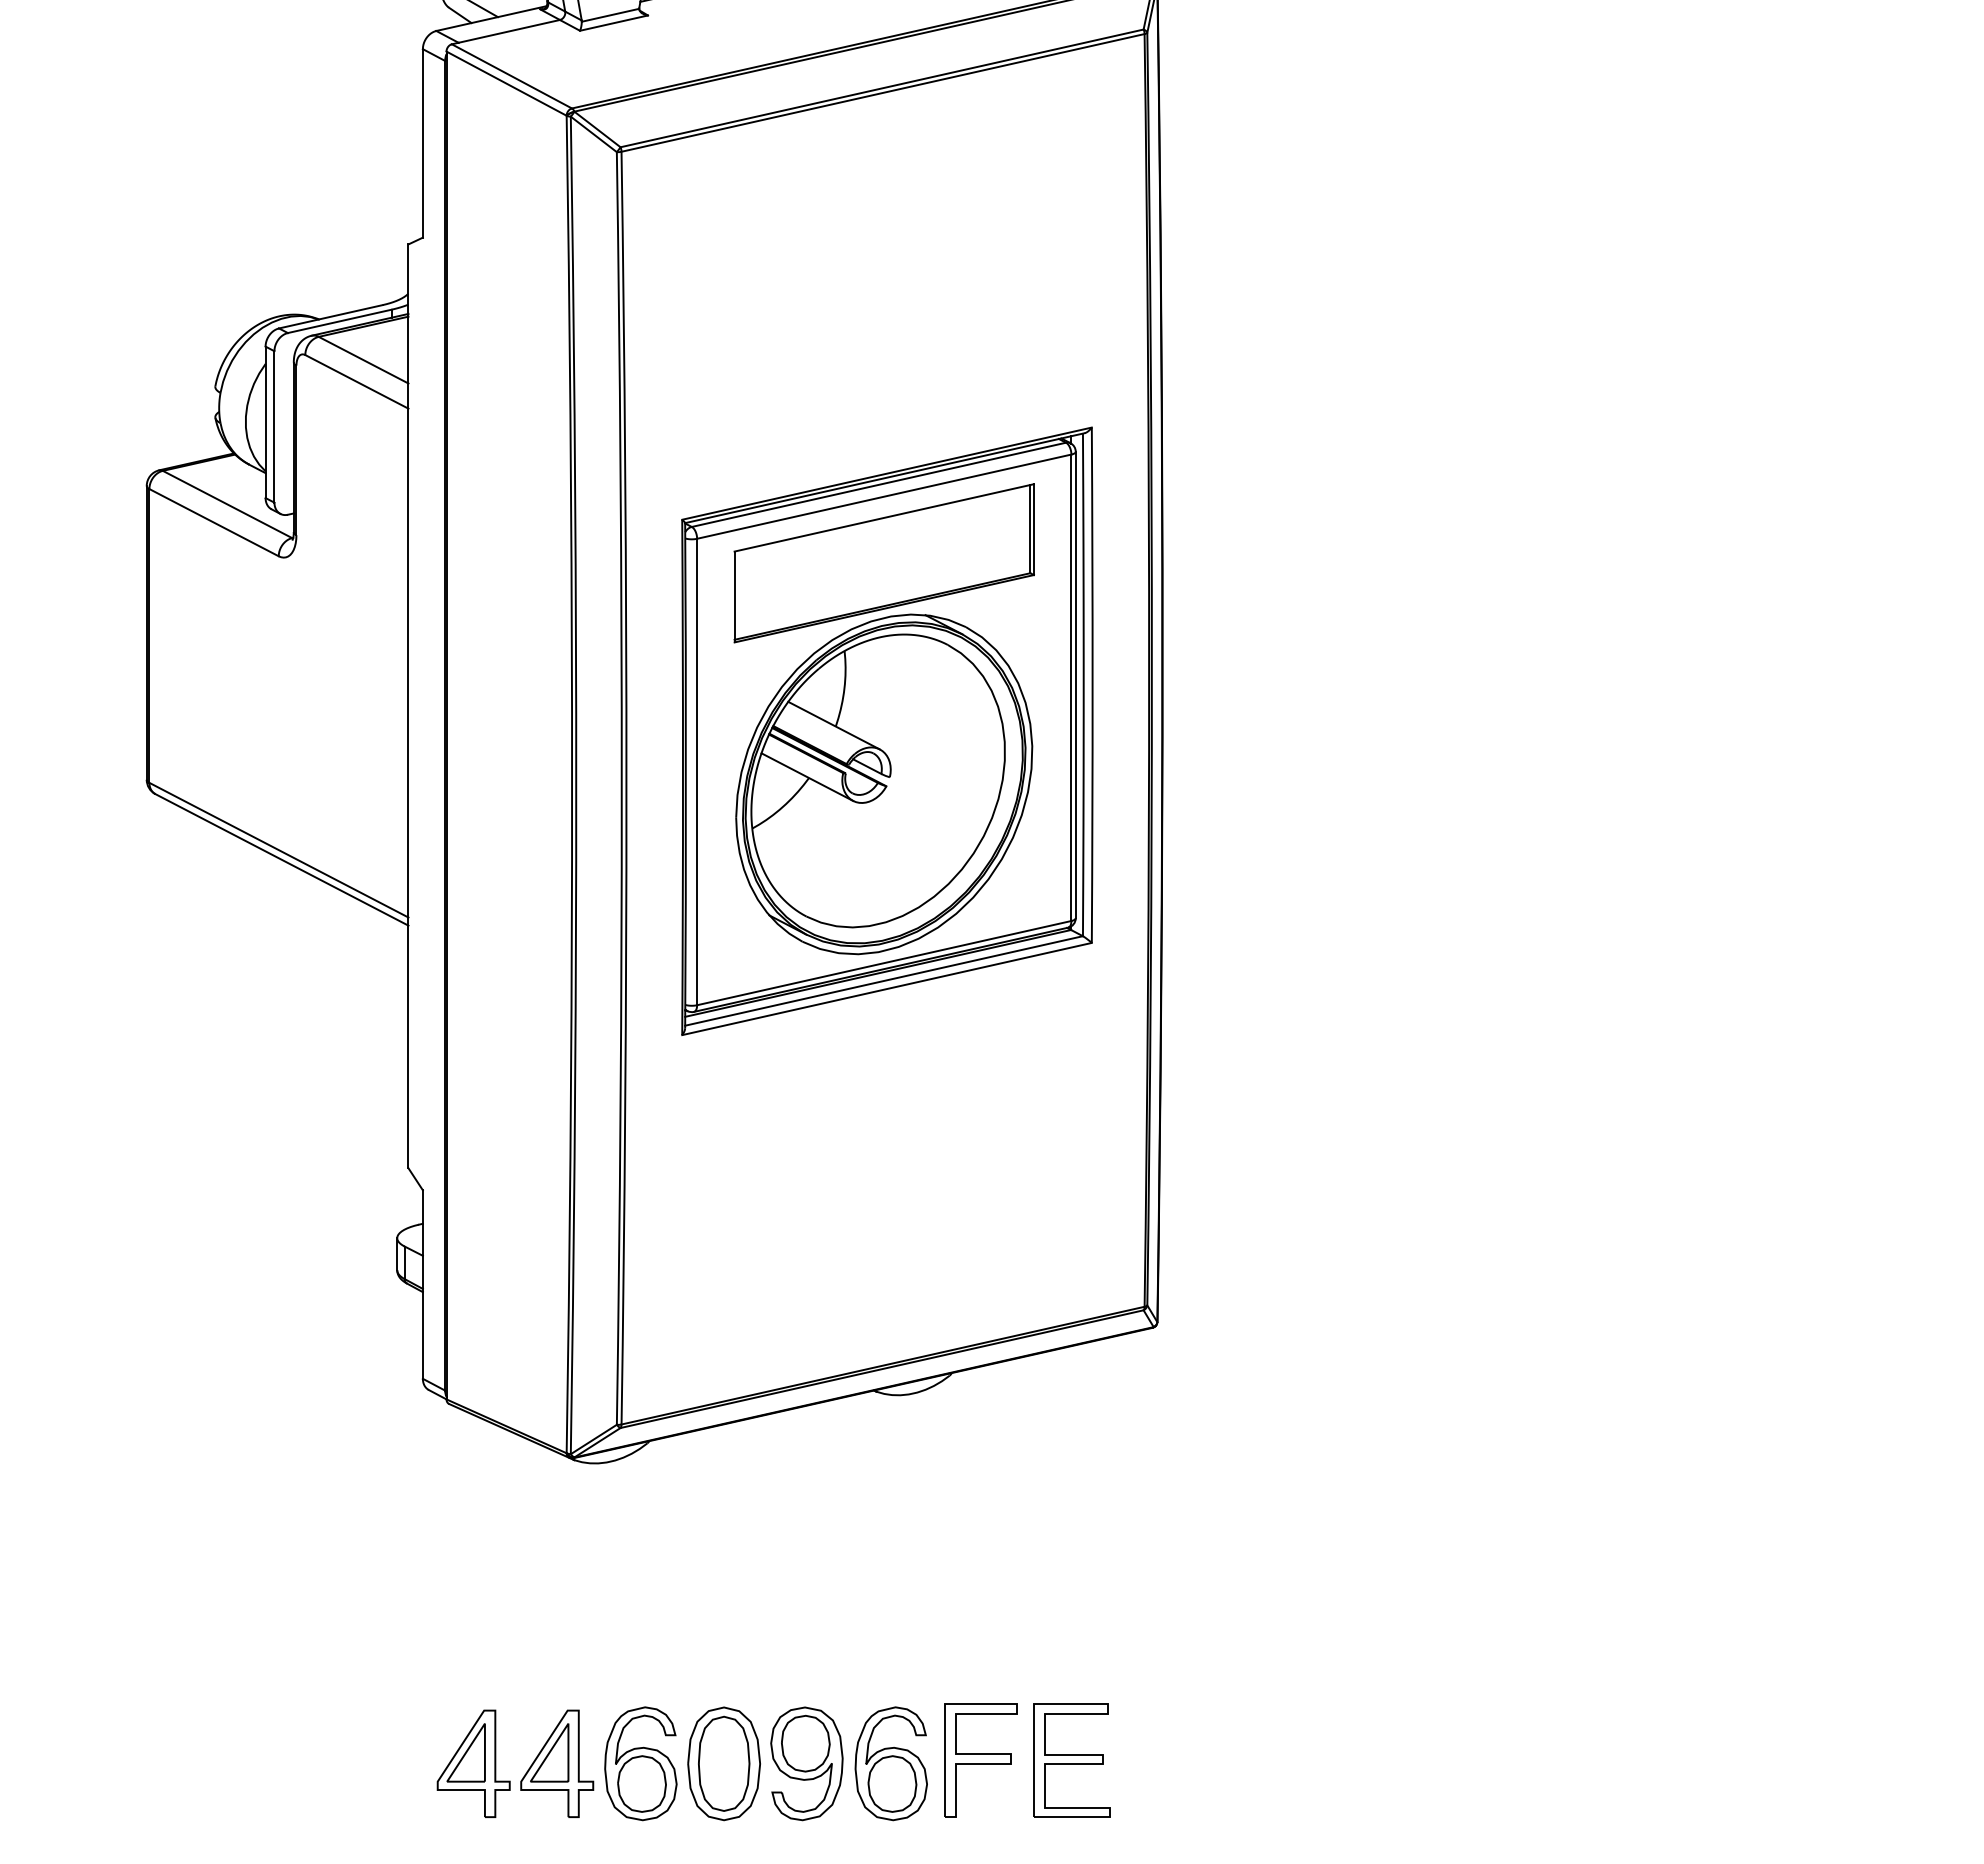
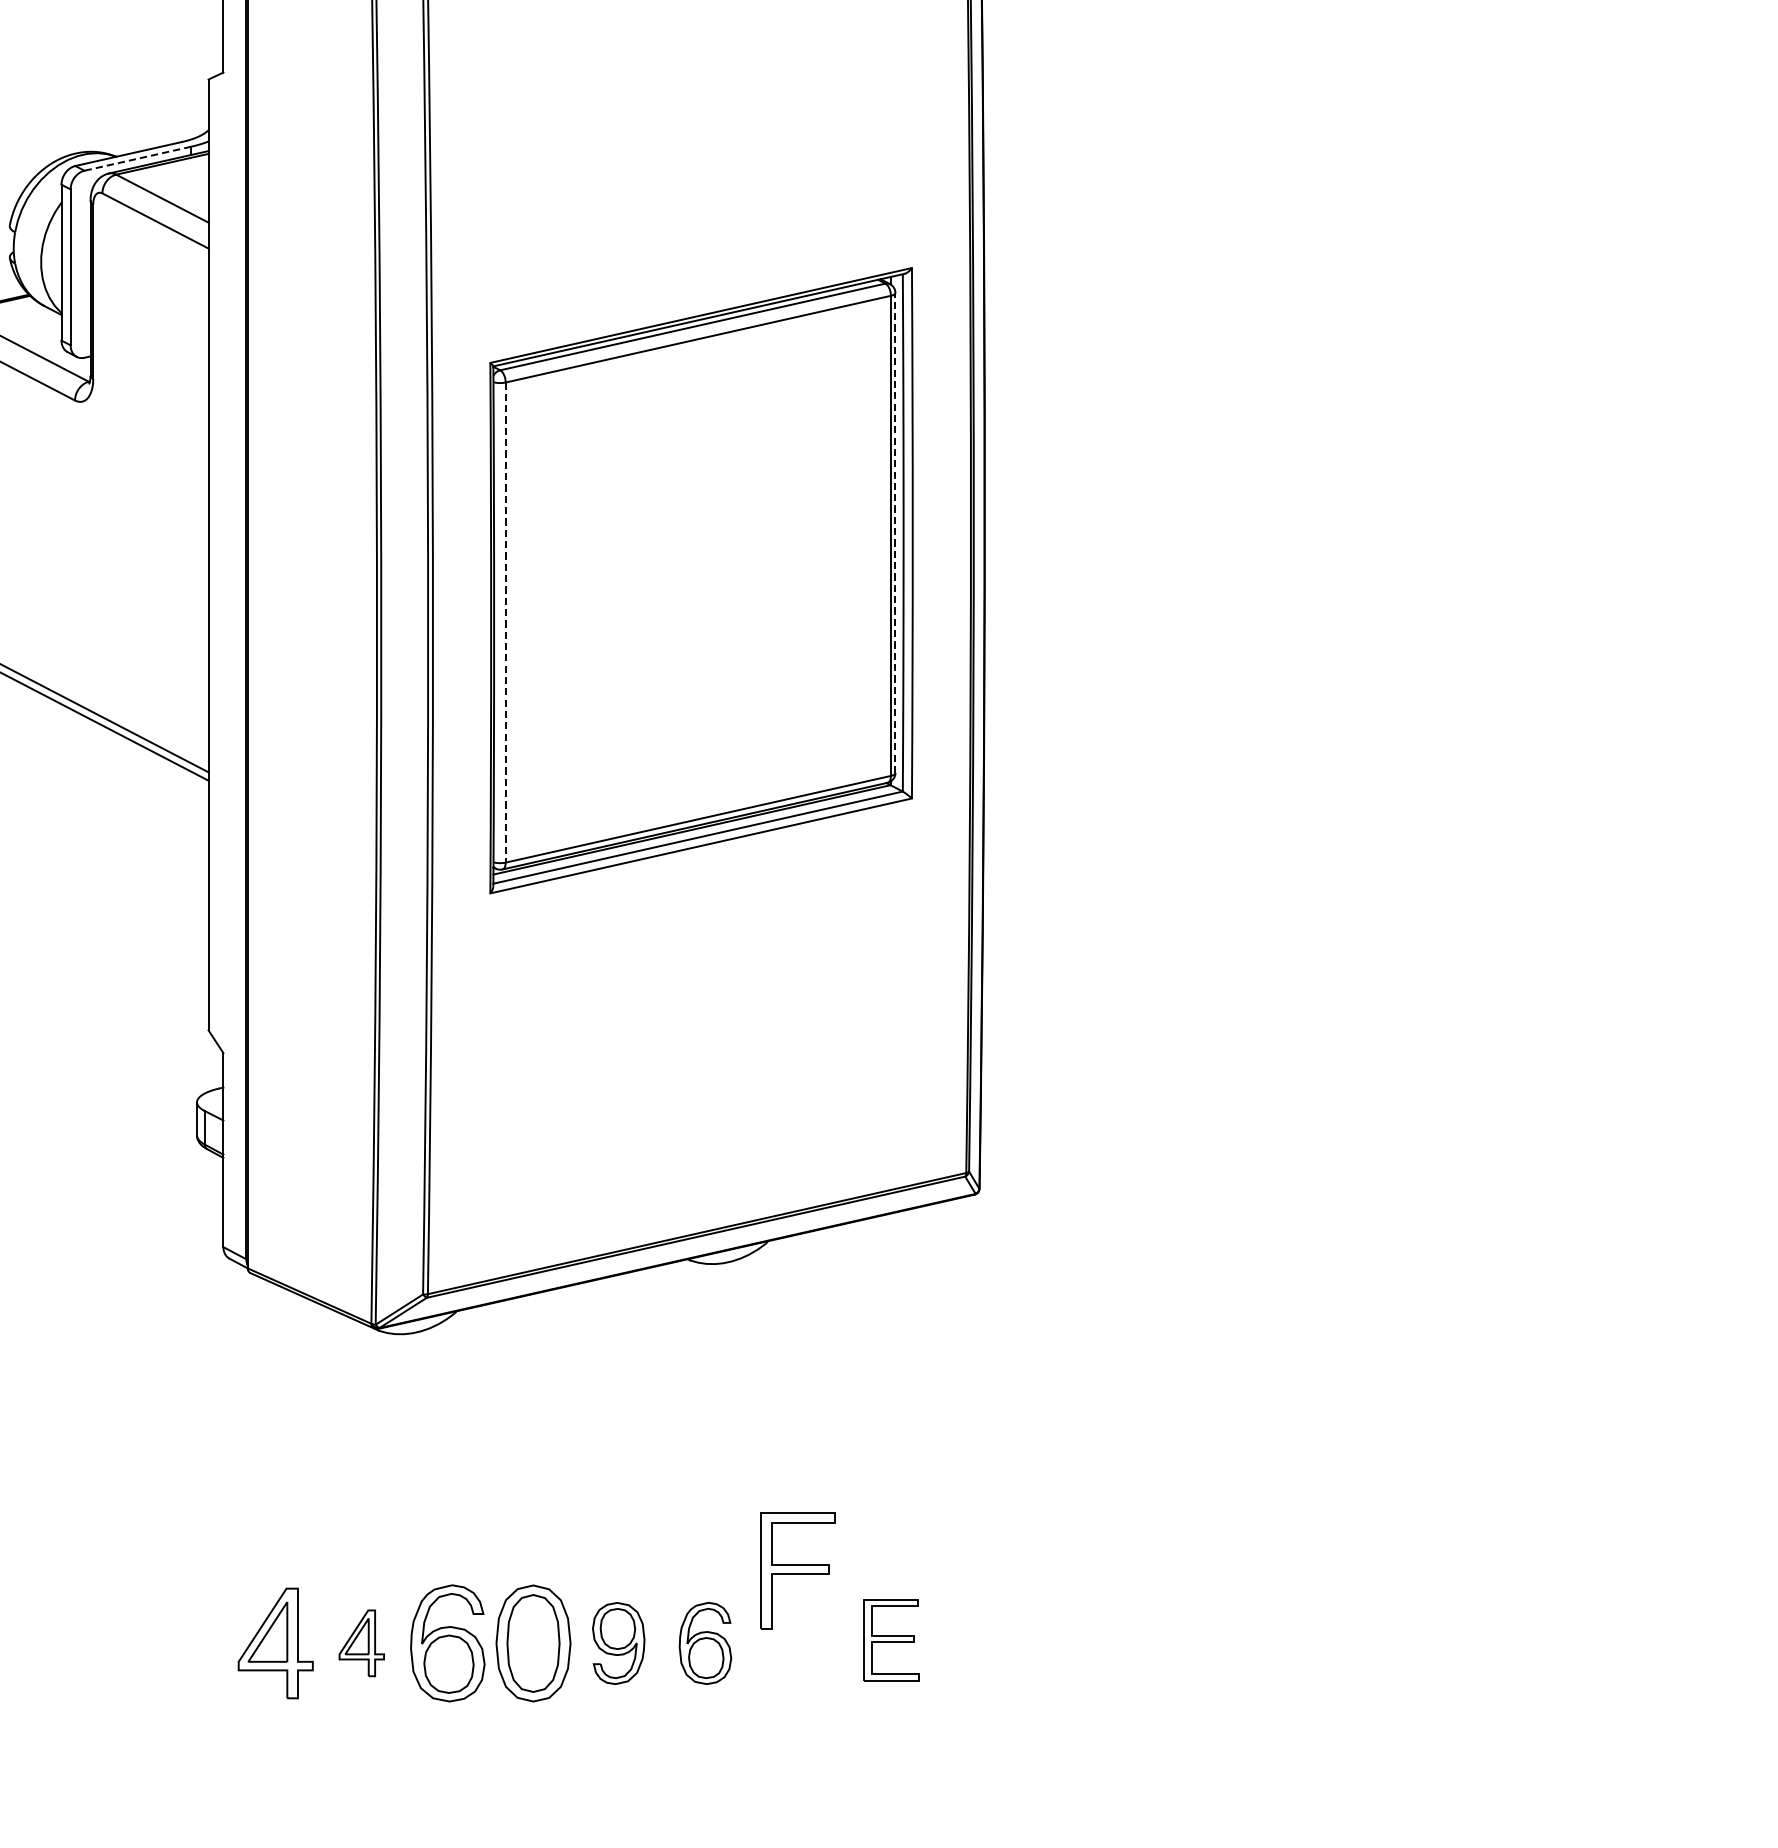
line: (339, 321) -> (137, 158), solid -> dashed
line: (1075, 684) -> (895, 532), solid -> dashed
part: (883, 719) -> (697, 568), removed
line: (697, 772) -> (506, 623), solid -> dashed
part: (980, 1760) -> (797, 1571), moved
part: (1071, 1760) -> (891, 1640), size x0.7
part: (557, 1763) -> (361, 1643), size x0.6
part: (806, 1763) -> (618, 1643), size x0.7
part: (890, 1763) -> (704, 1643), size x0.7

